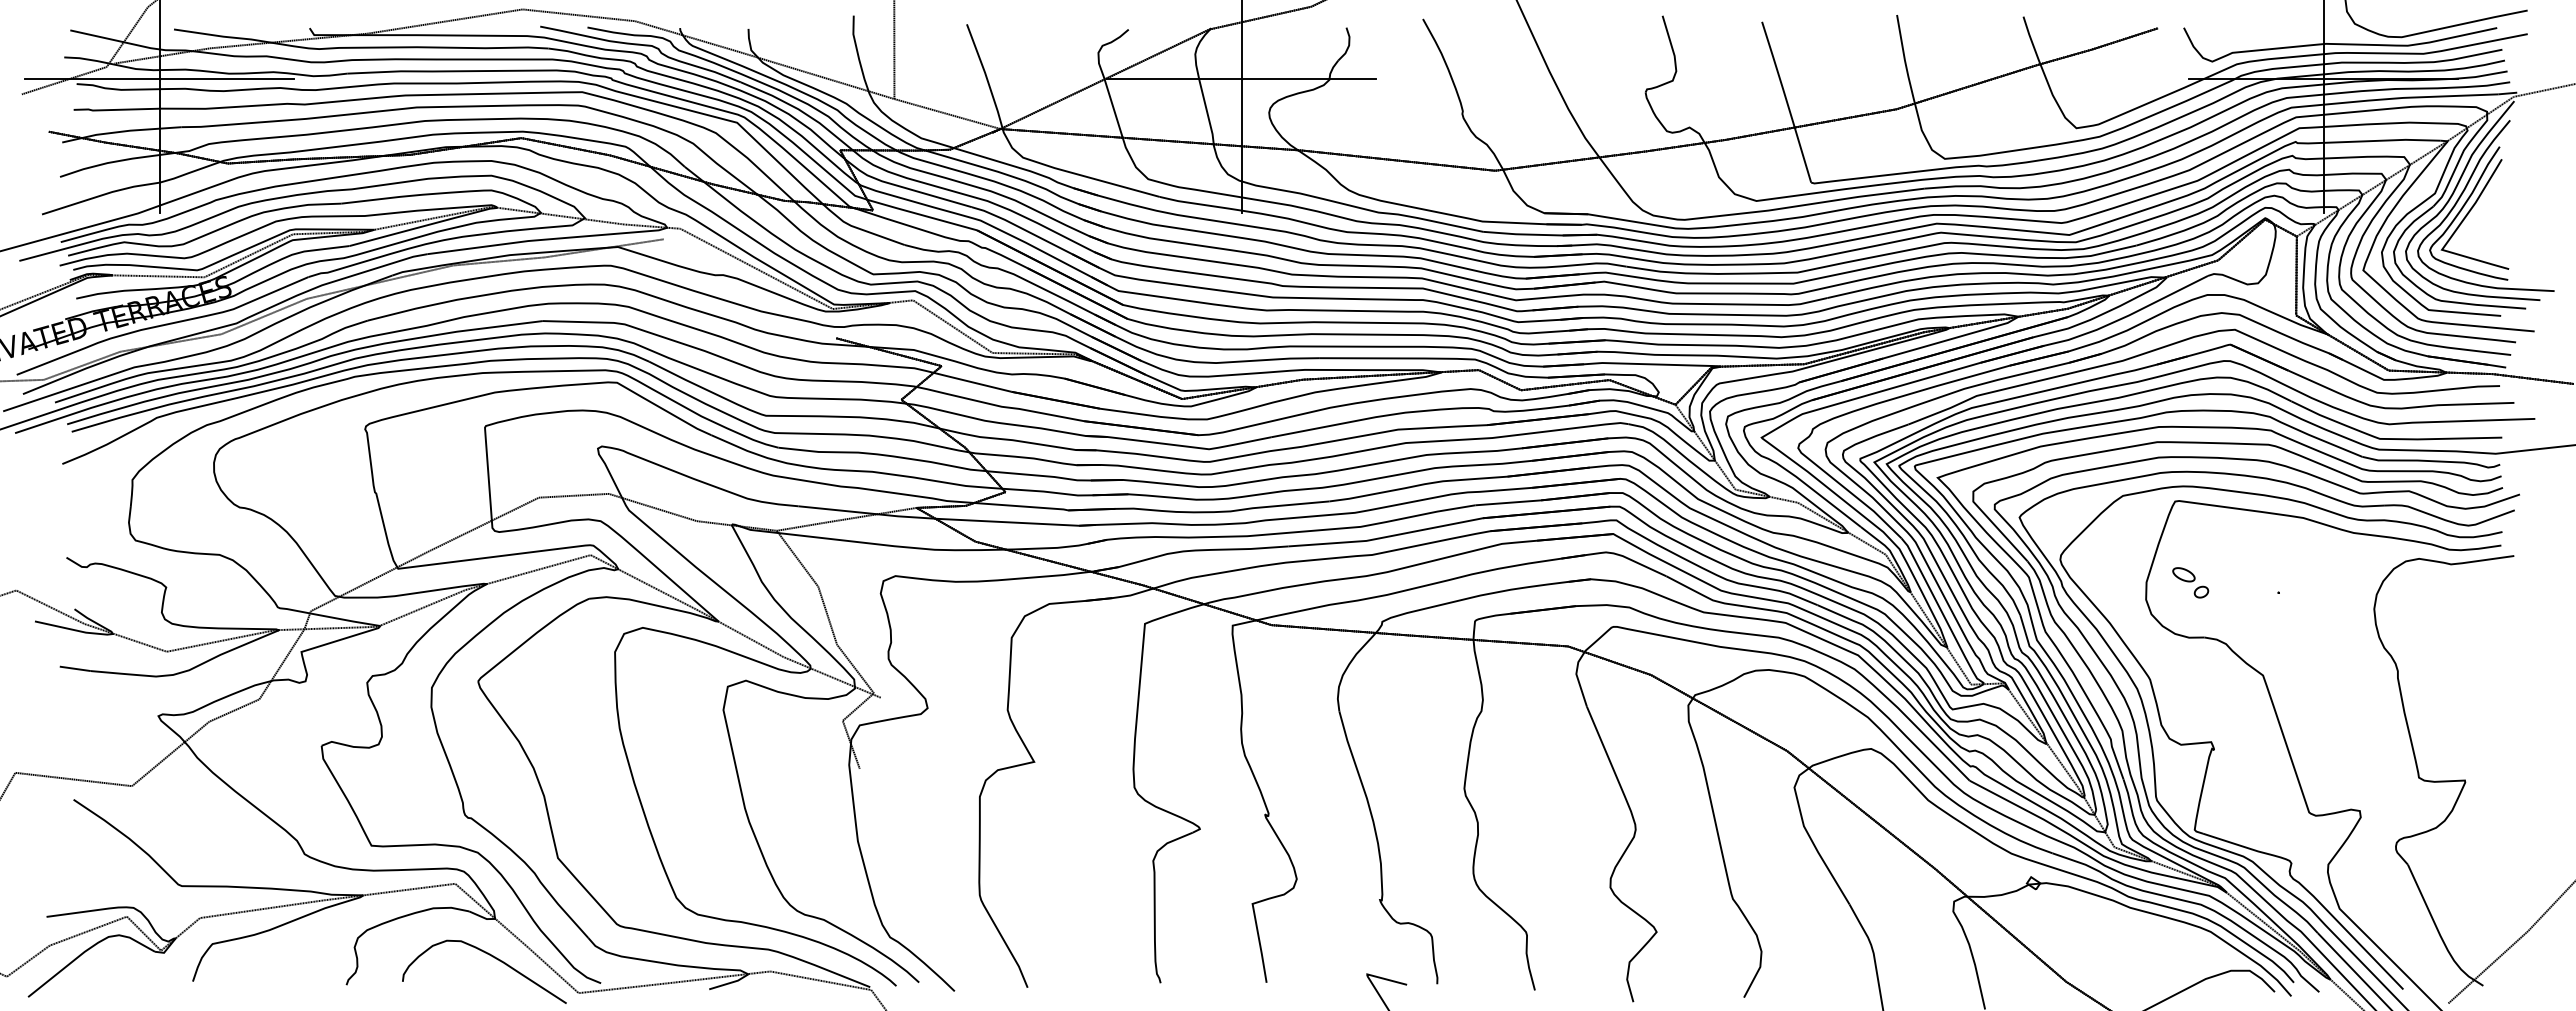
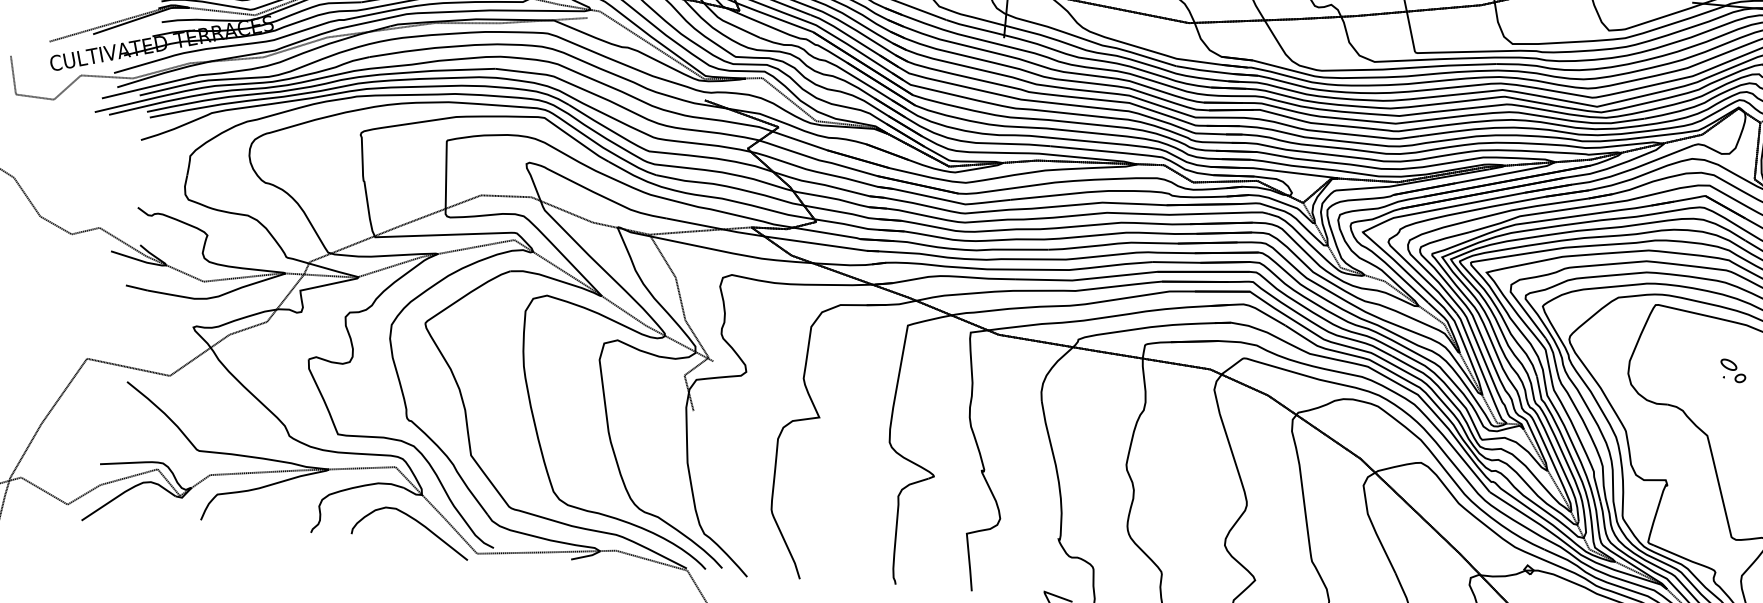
part: (2190, 582) -> (1733, 370), moved

